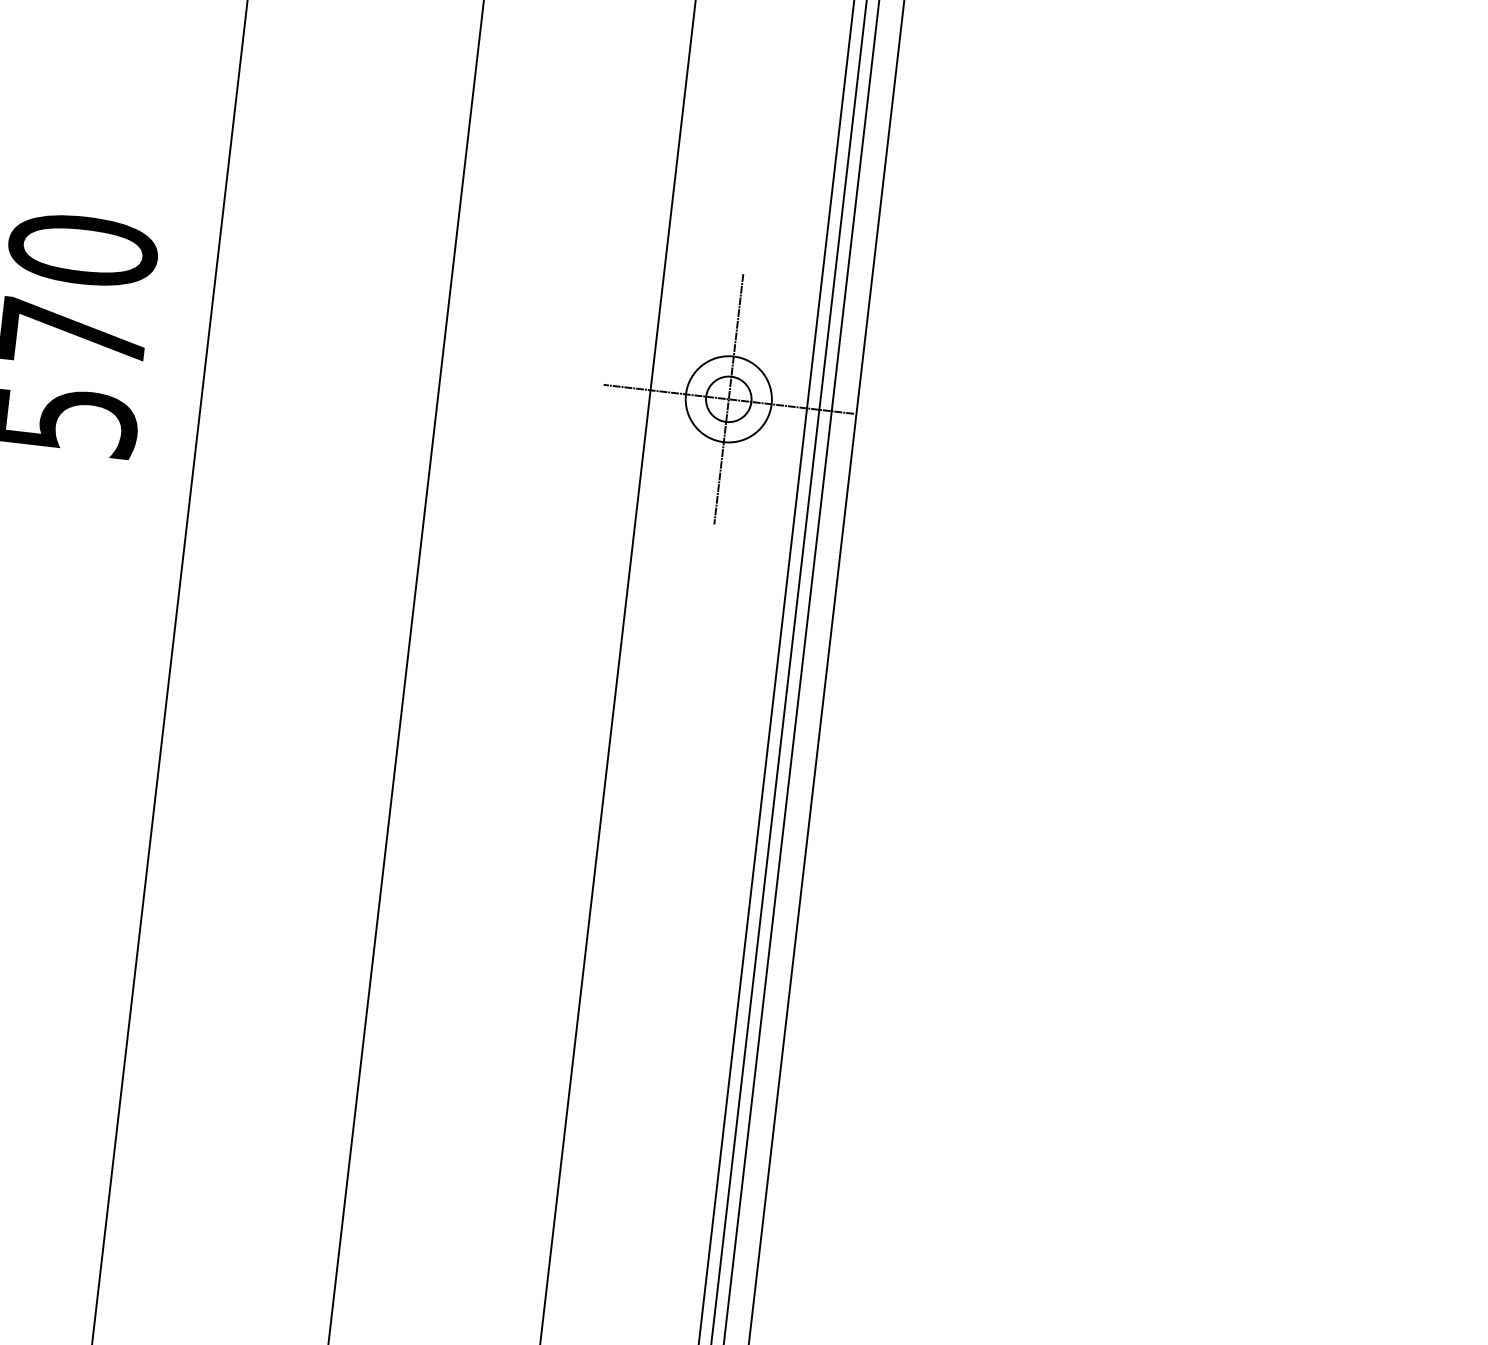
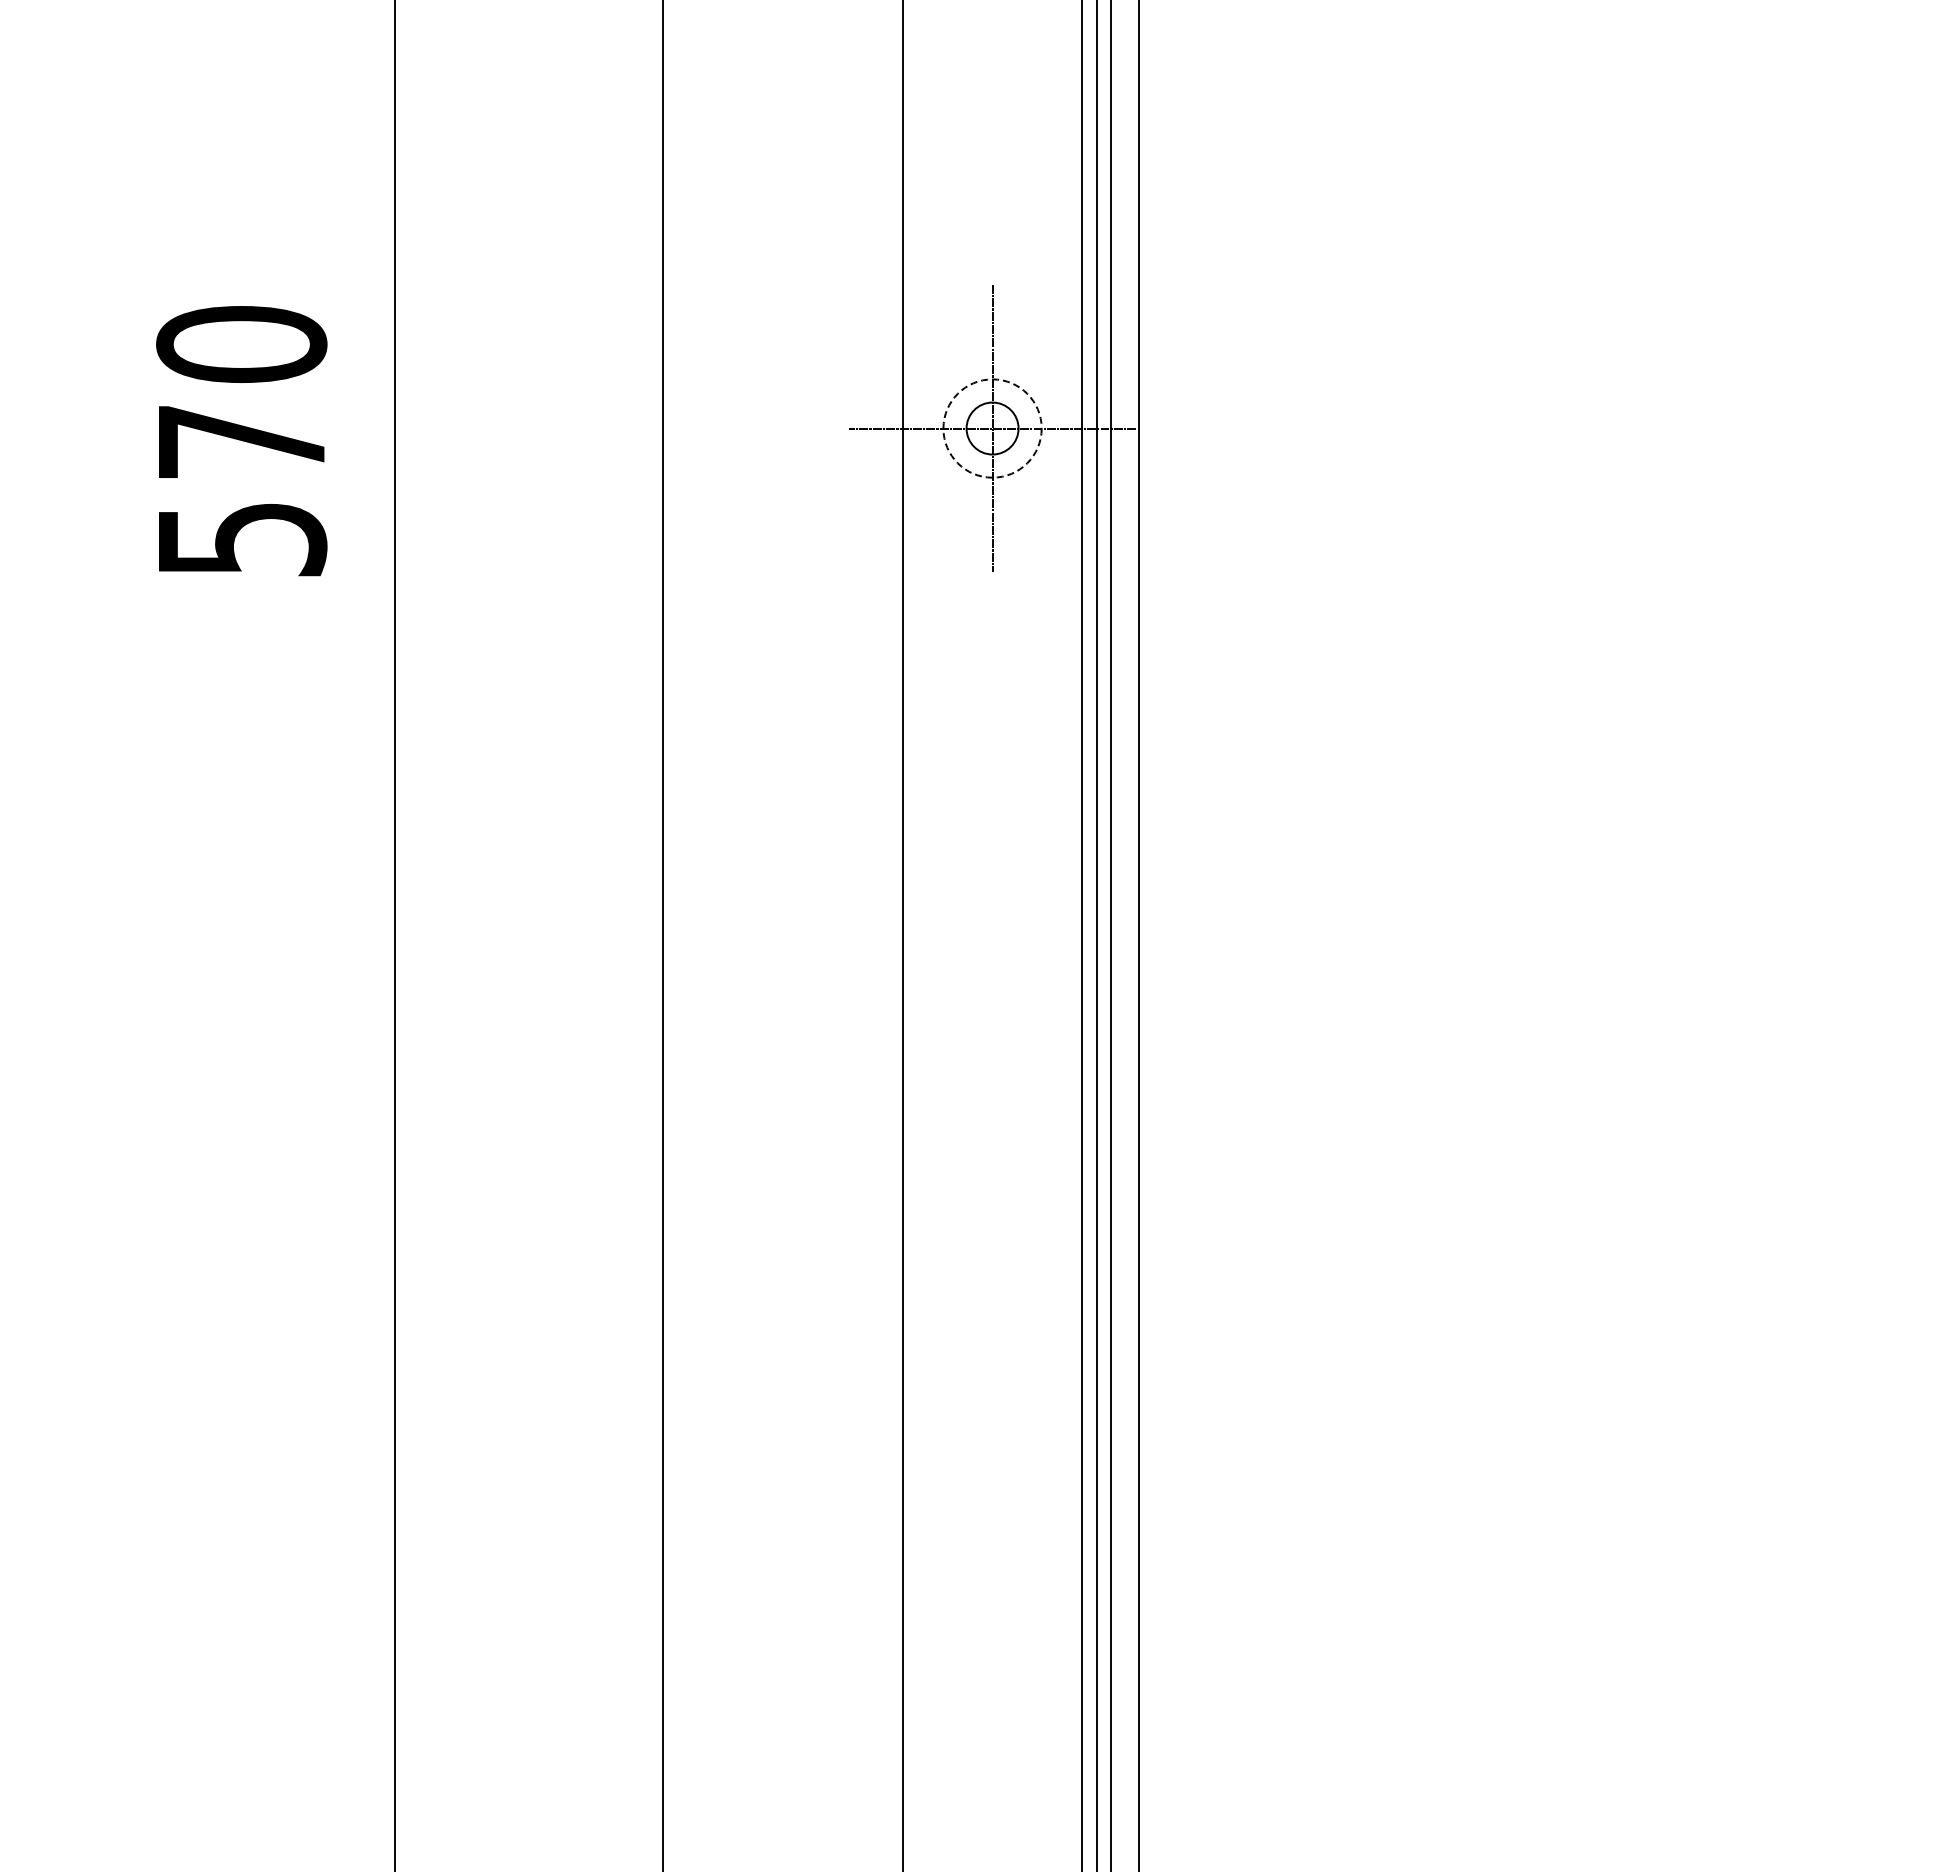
circle: (728, 399) -> (992, 428), solid -> dashed

